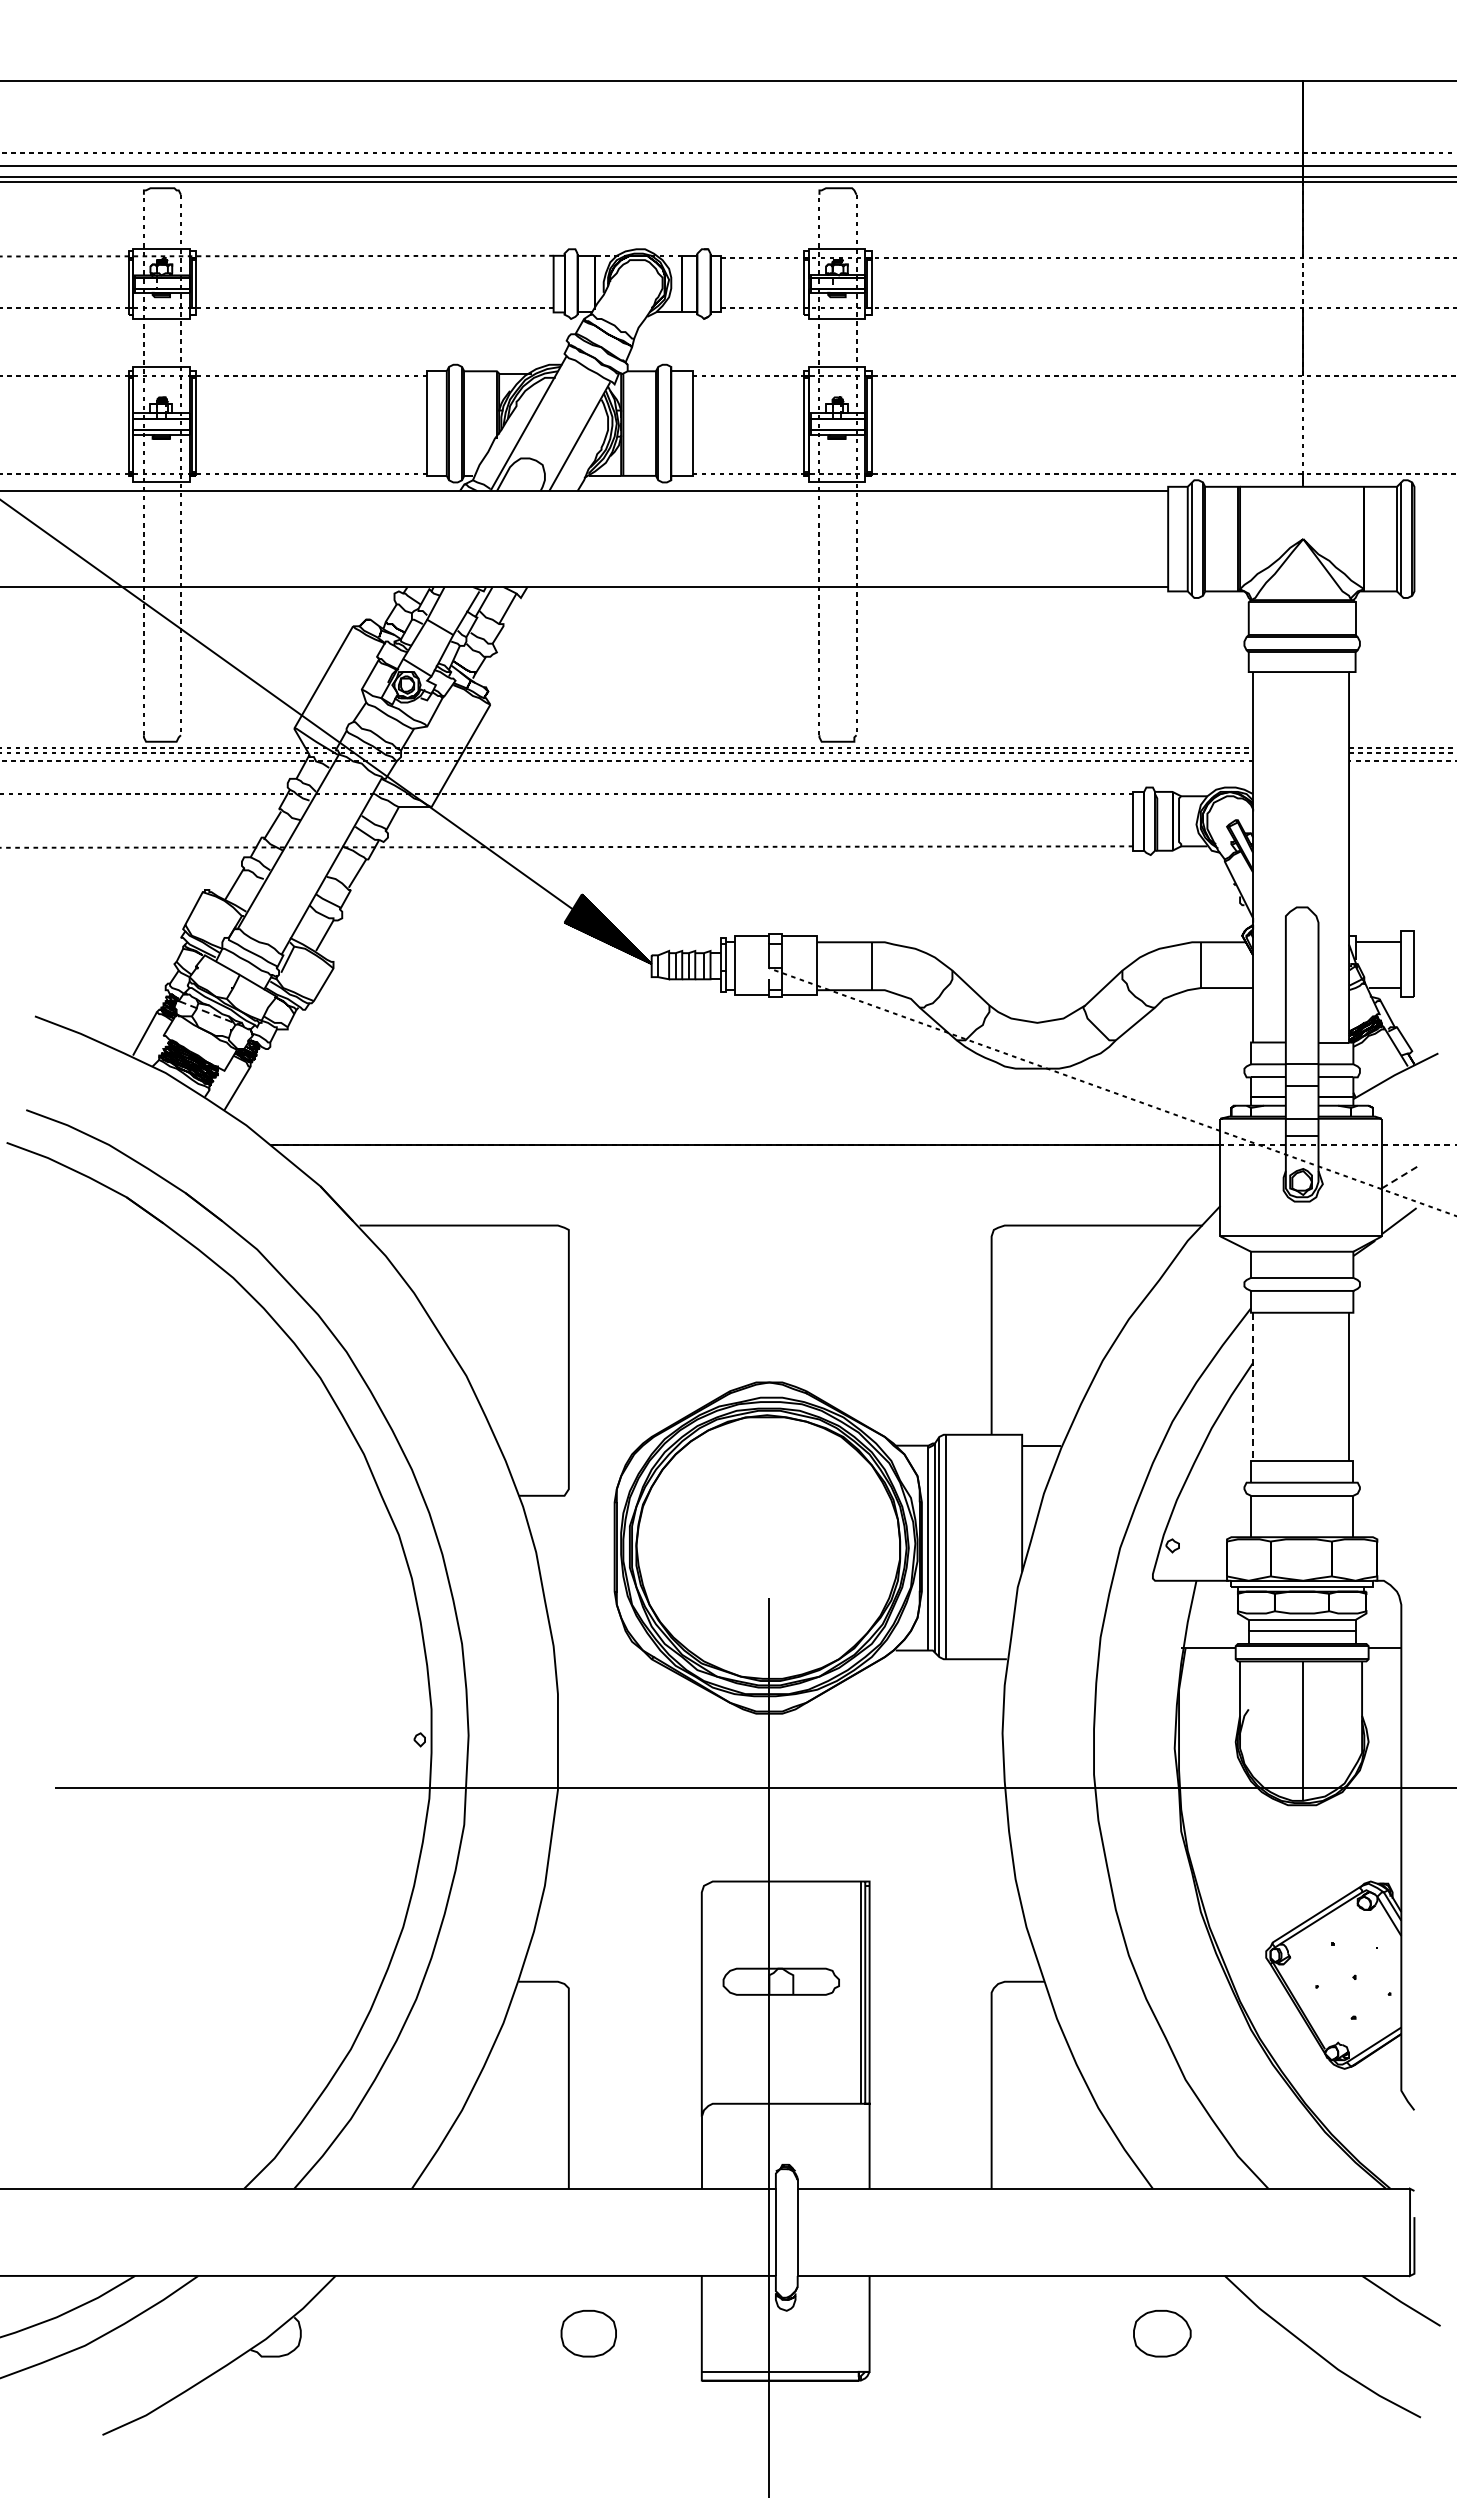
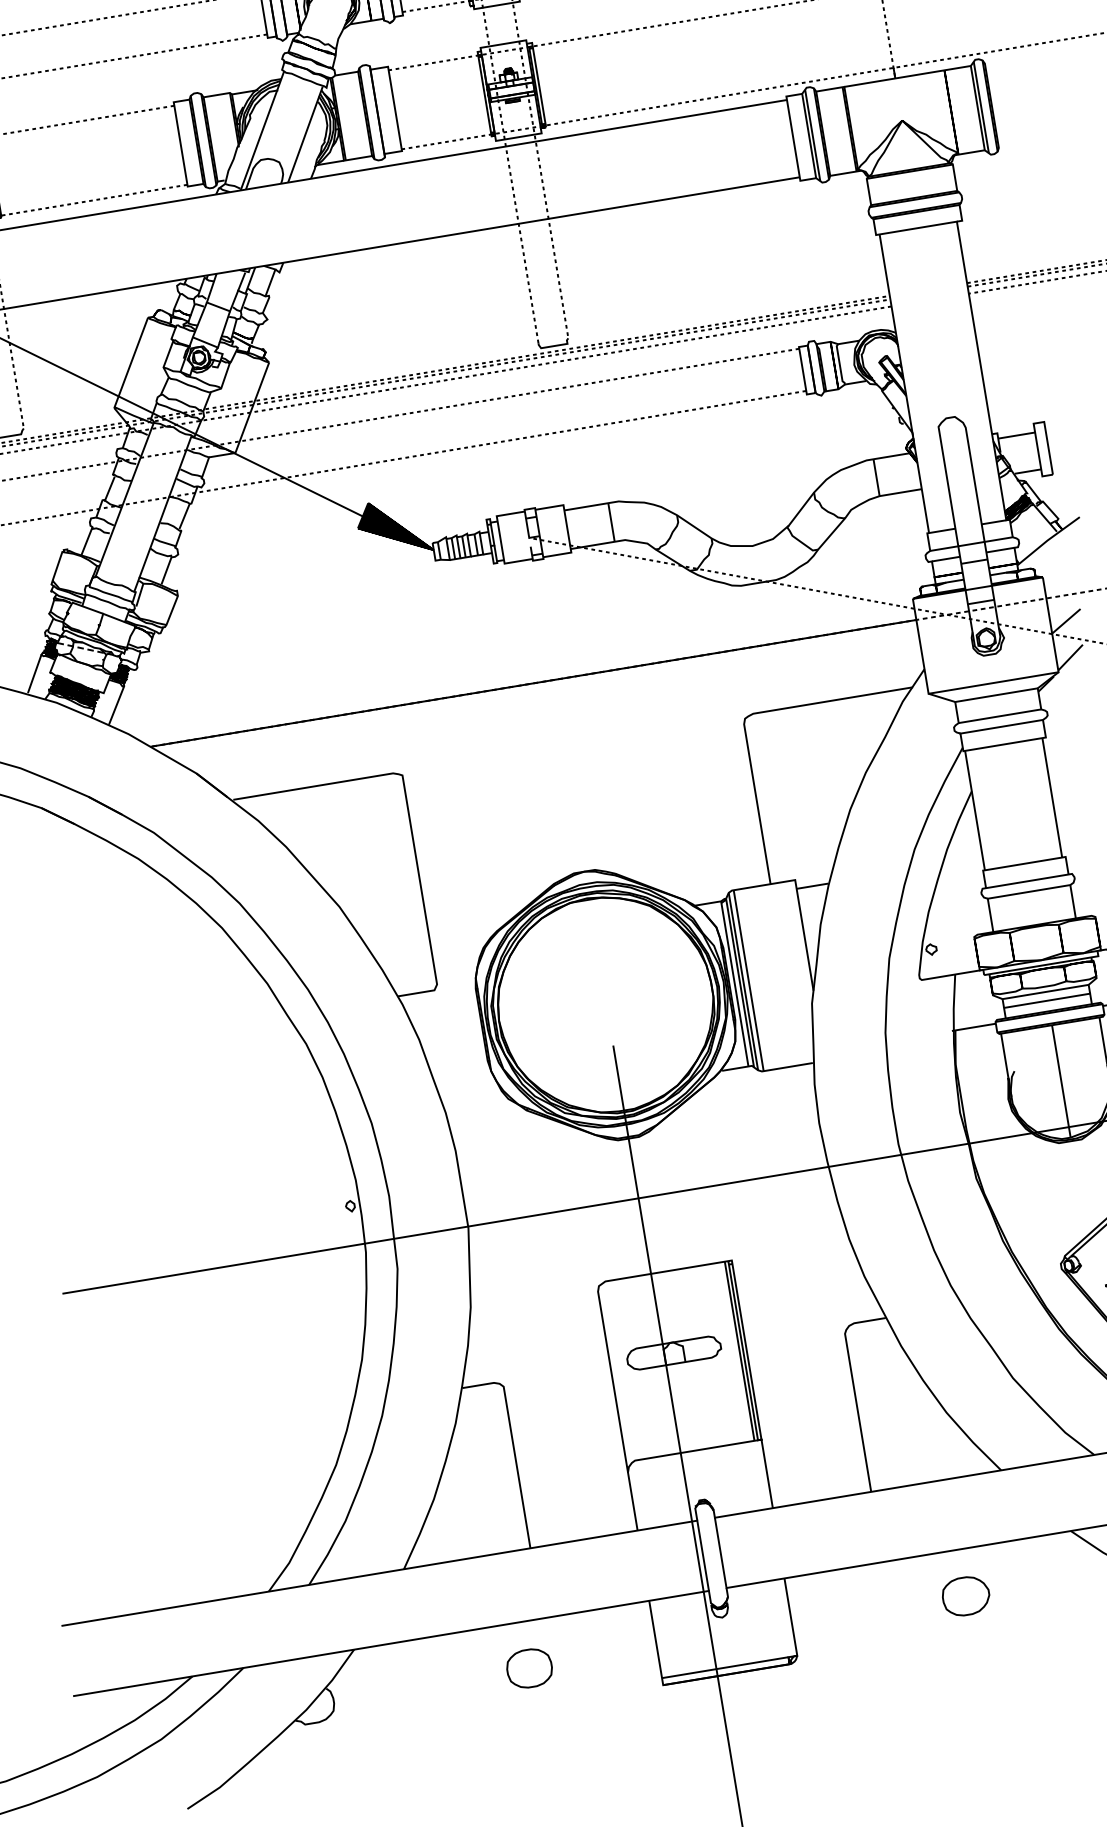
line: (1401, 1176) -> (1066, 621), dashed -> solid
line: (1253, 1387) -> (975, 811), dashed -> solid
part: (588, 2333) -> (529, 1668), moved
part: (1162, 2333) -> (966, 1596), moved

